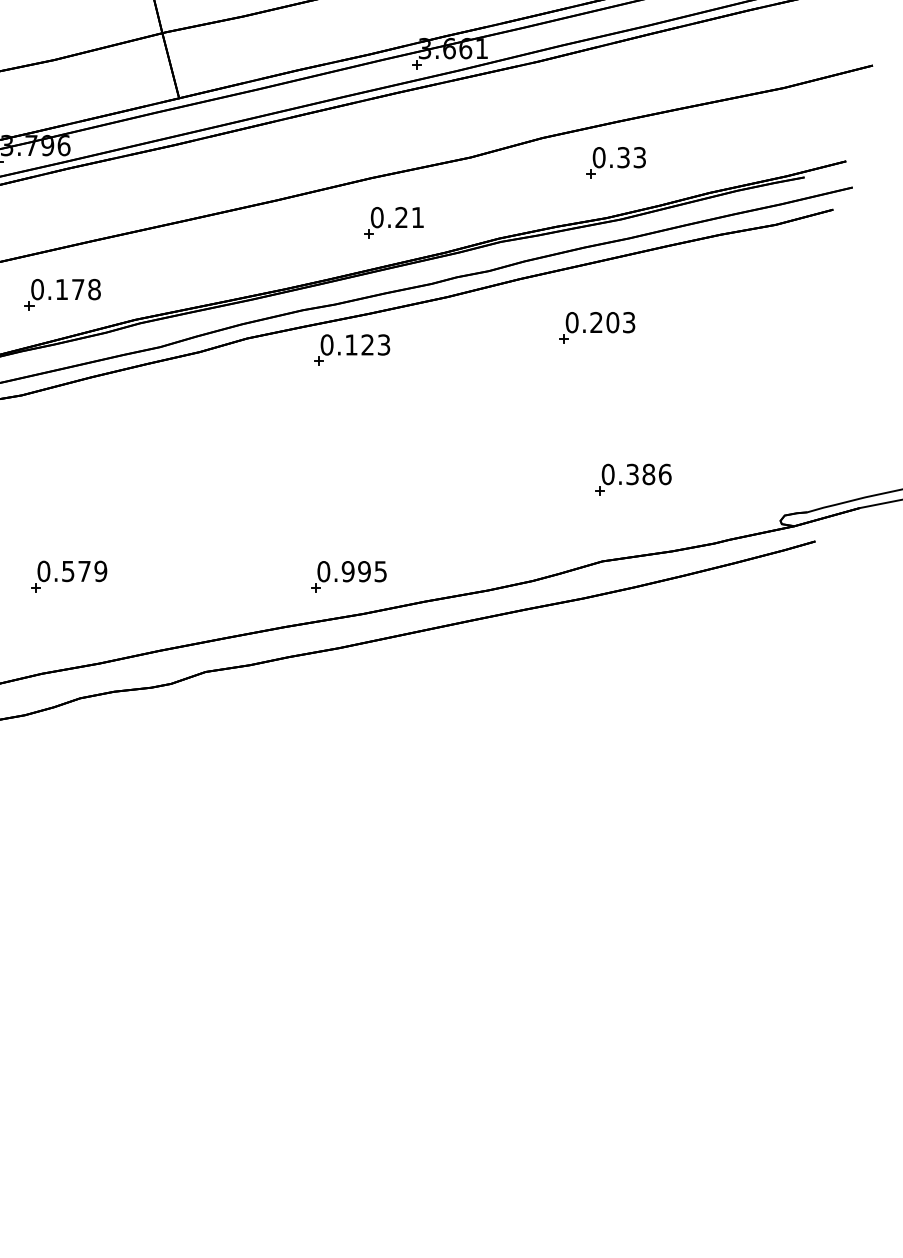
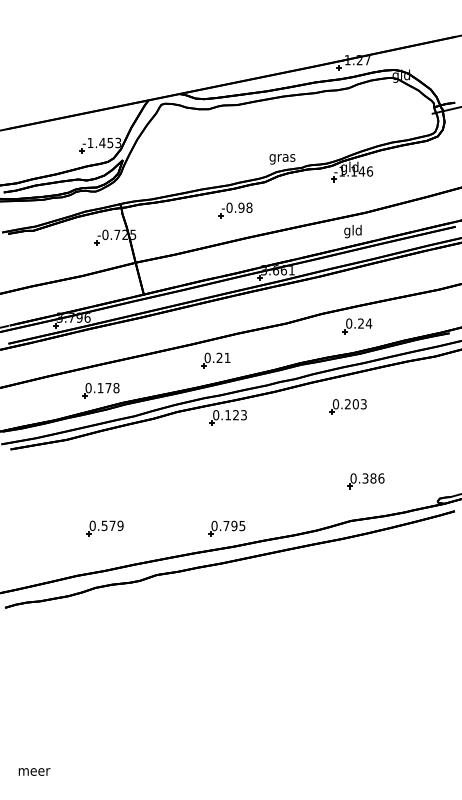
text: (632, 157) -> (365, 323), 0.33 -> 0.24
part: (393, 222) -> (215, 360), moved
part: (61, 294) -> (100, 390), moved
text: (348, 570) -> (226, 525), 0.995 -> 0.795
part: (67, 576) -> (104, 528), moved

